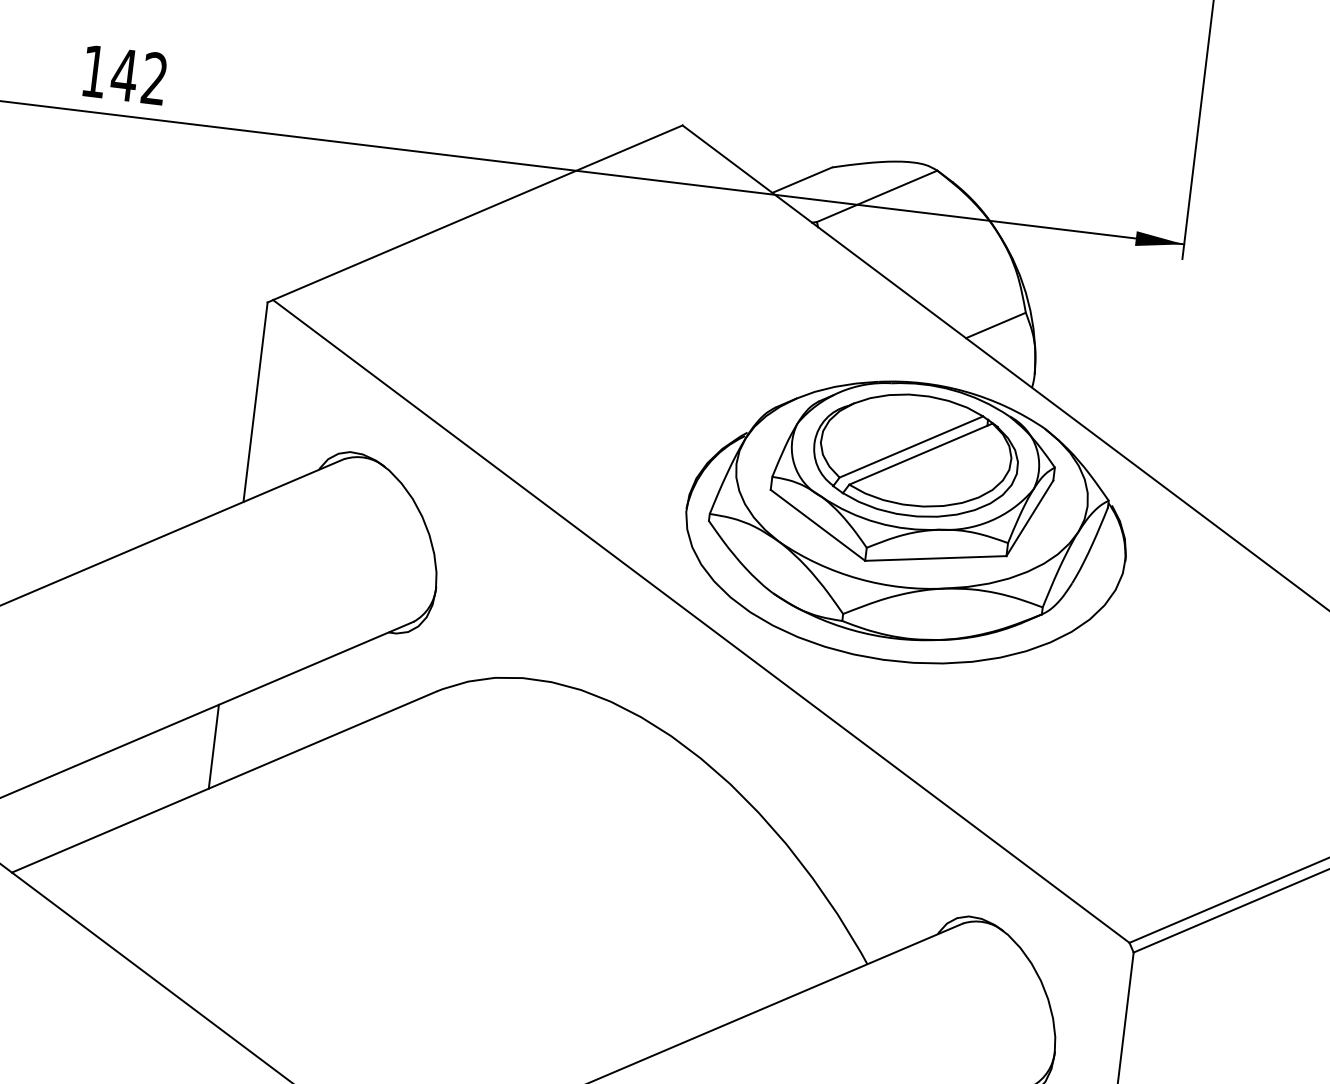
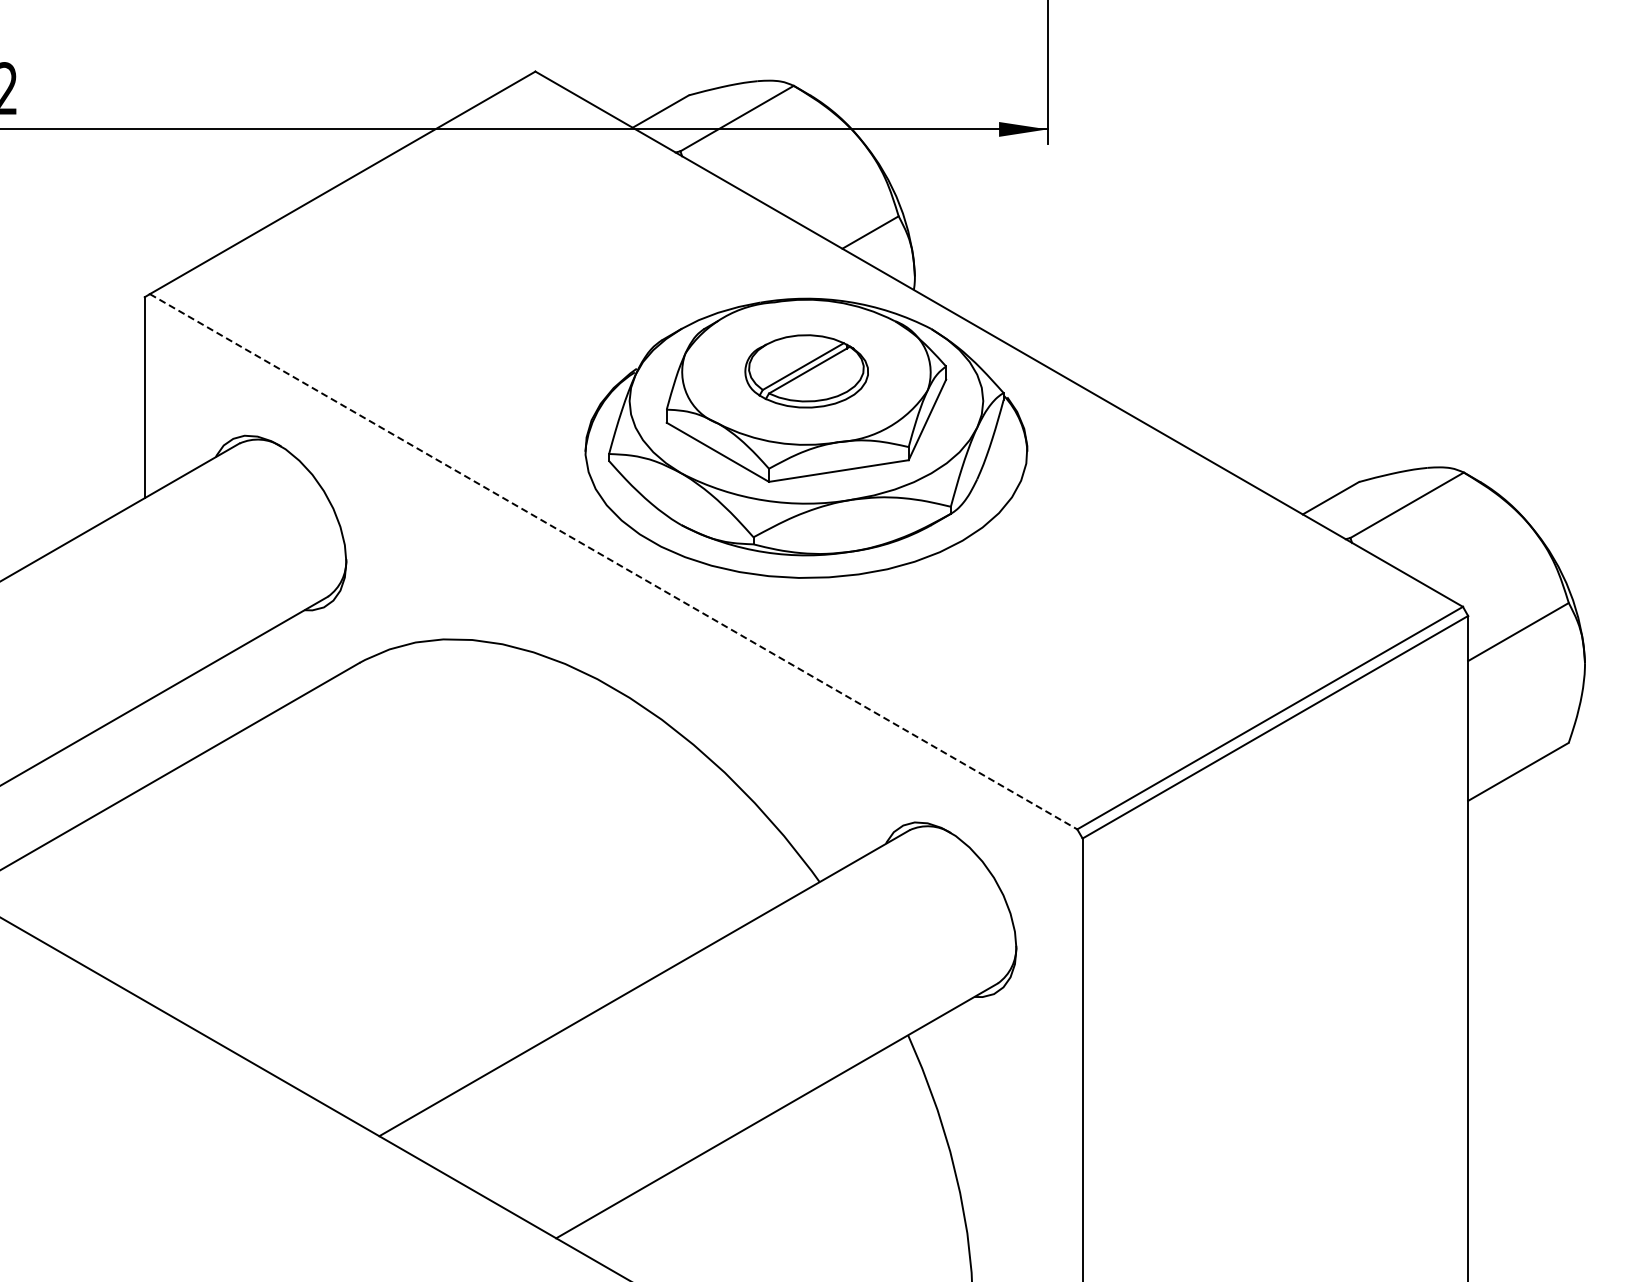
part: (915, 455) -> (806, 371), size x0.6
line: (702, 622) -> (614, 562), solid -> dashed
line: (213, 746) -> (144, 744), removed

